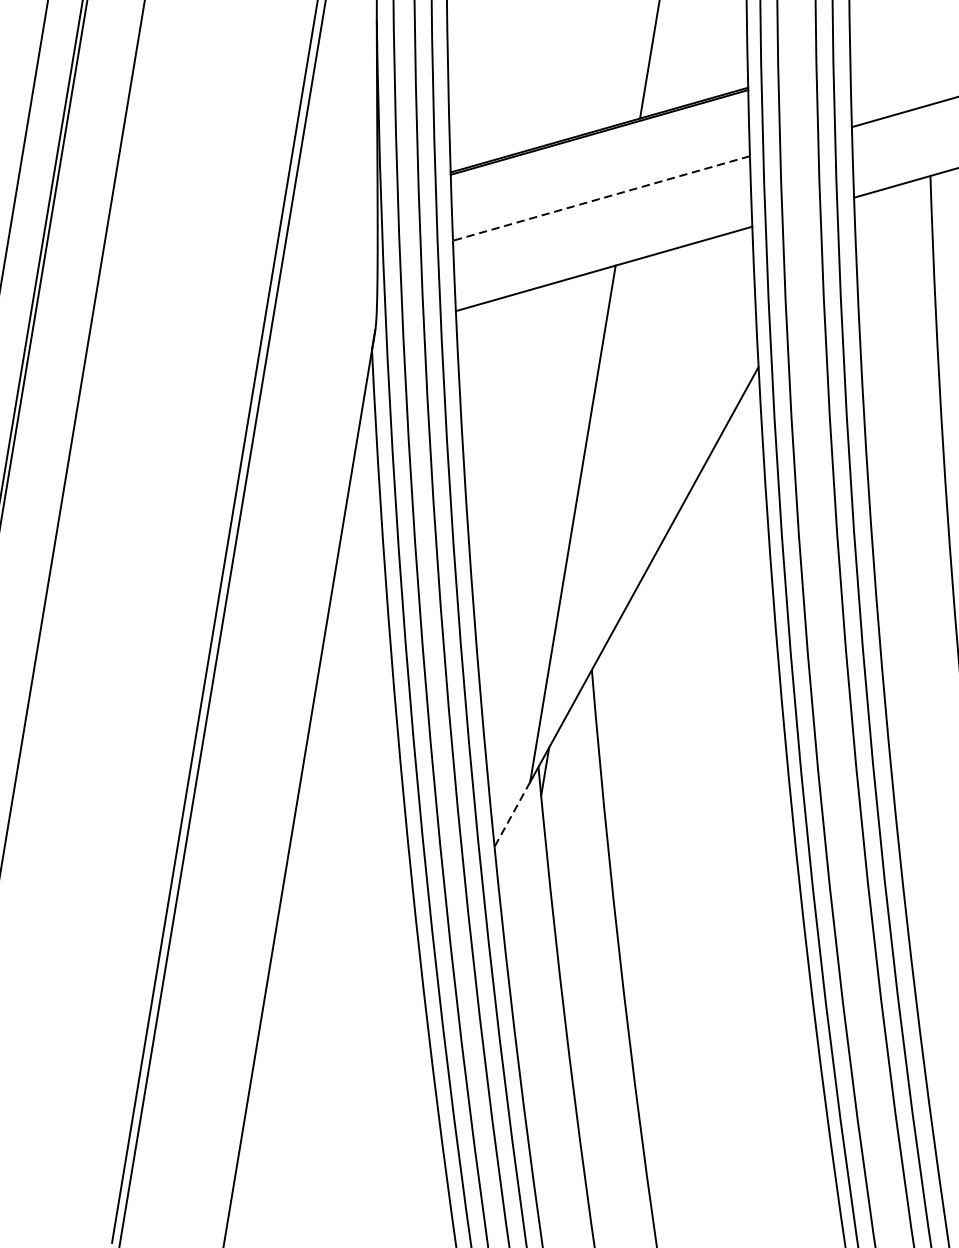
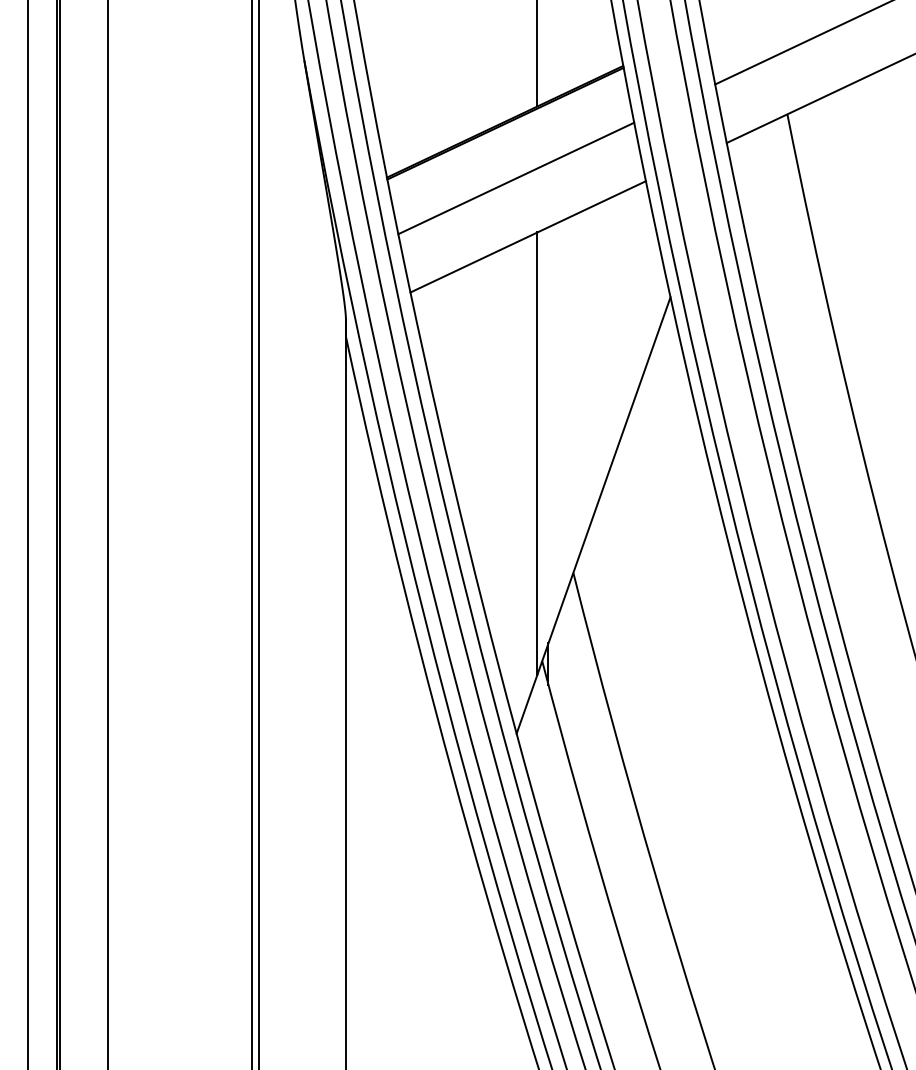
line: (600, 198) -> (515, 178), dashed -> solid
line: (511, 814) -> (526, 704), dashed -> solid

